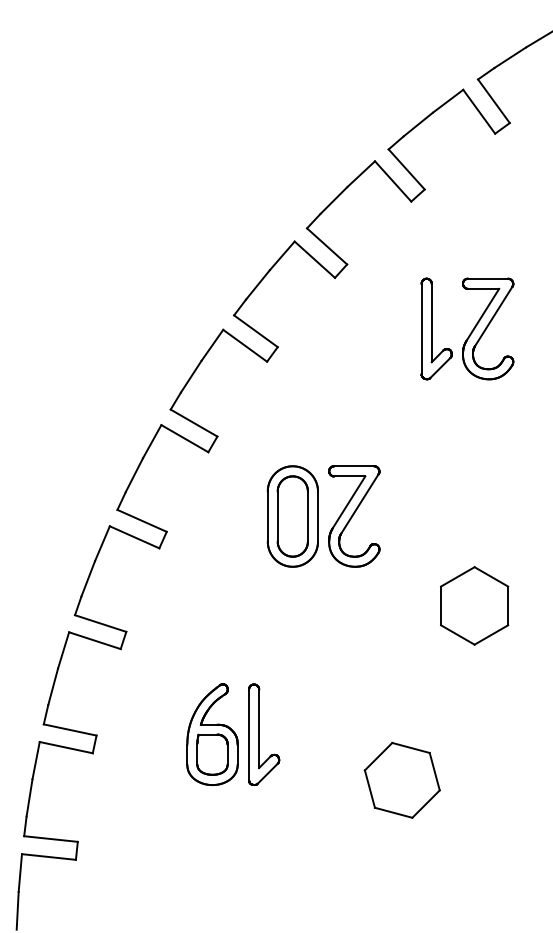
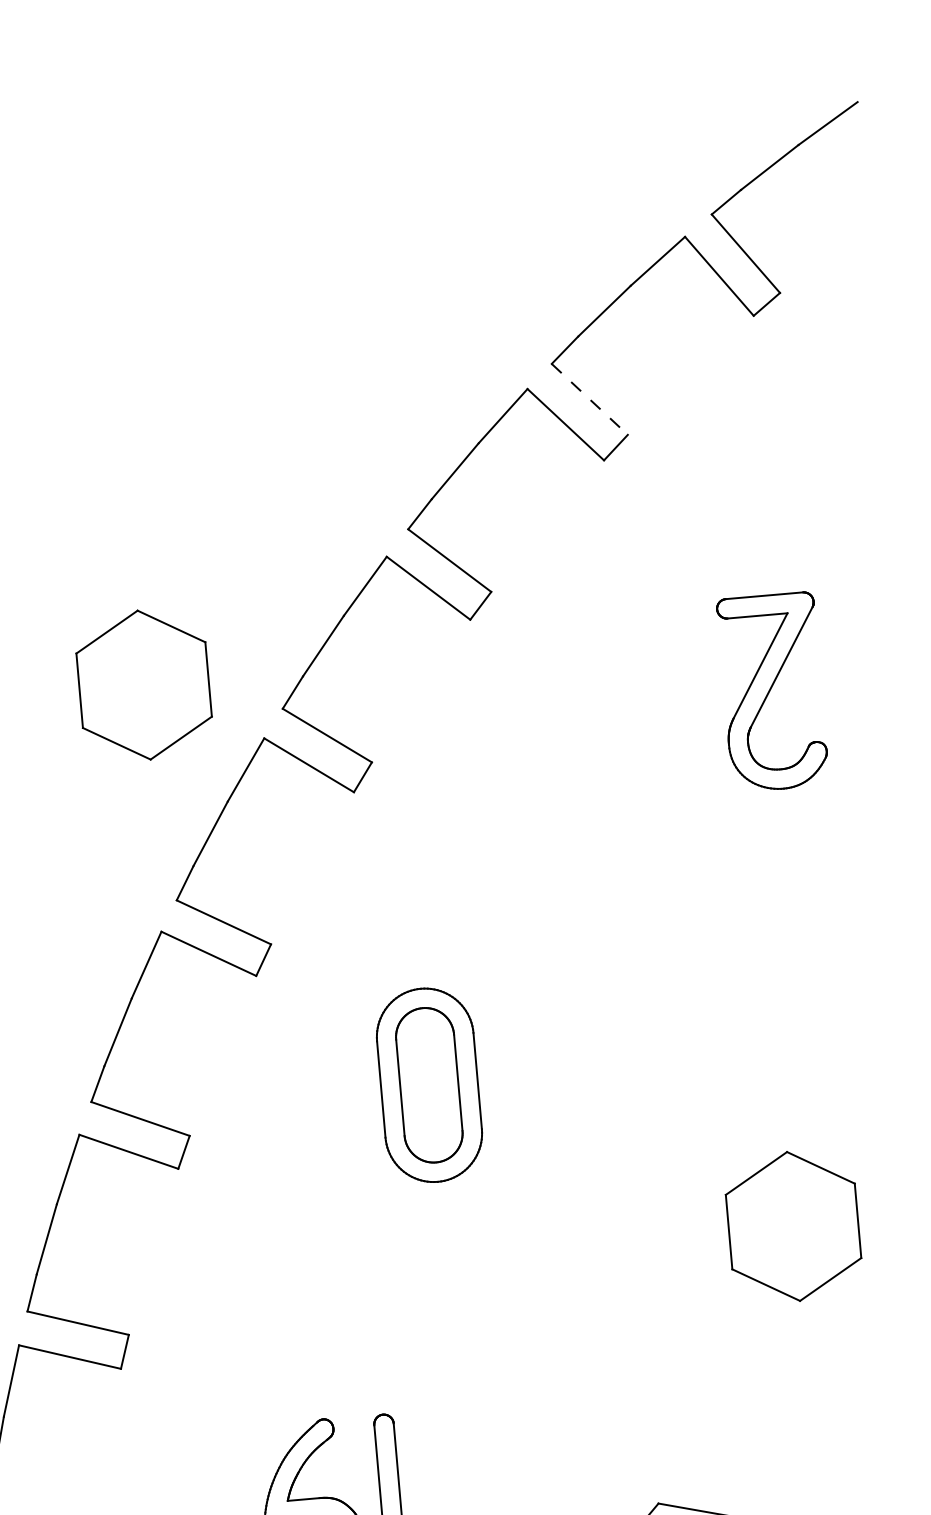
line: (406, 169) -> (589, 399), solid -> dashed
part: (163, 296) -> (143, 684), added
part: (436, 328) -> (673, 699), removed
part: (354, 516) -> (547, 1074), removed

